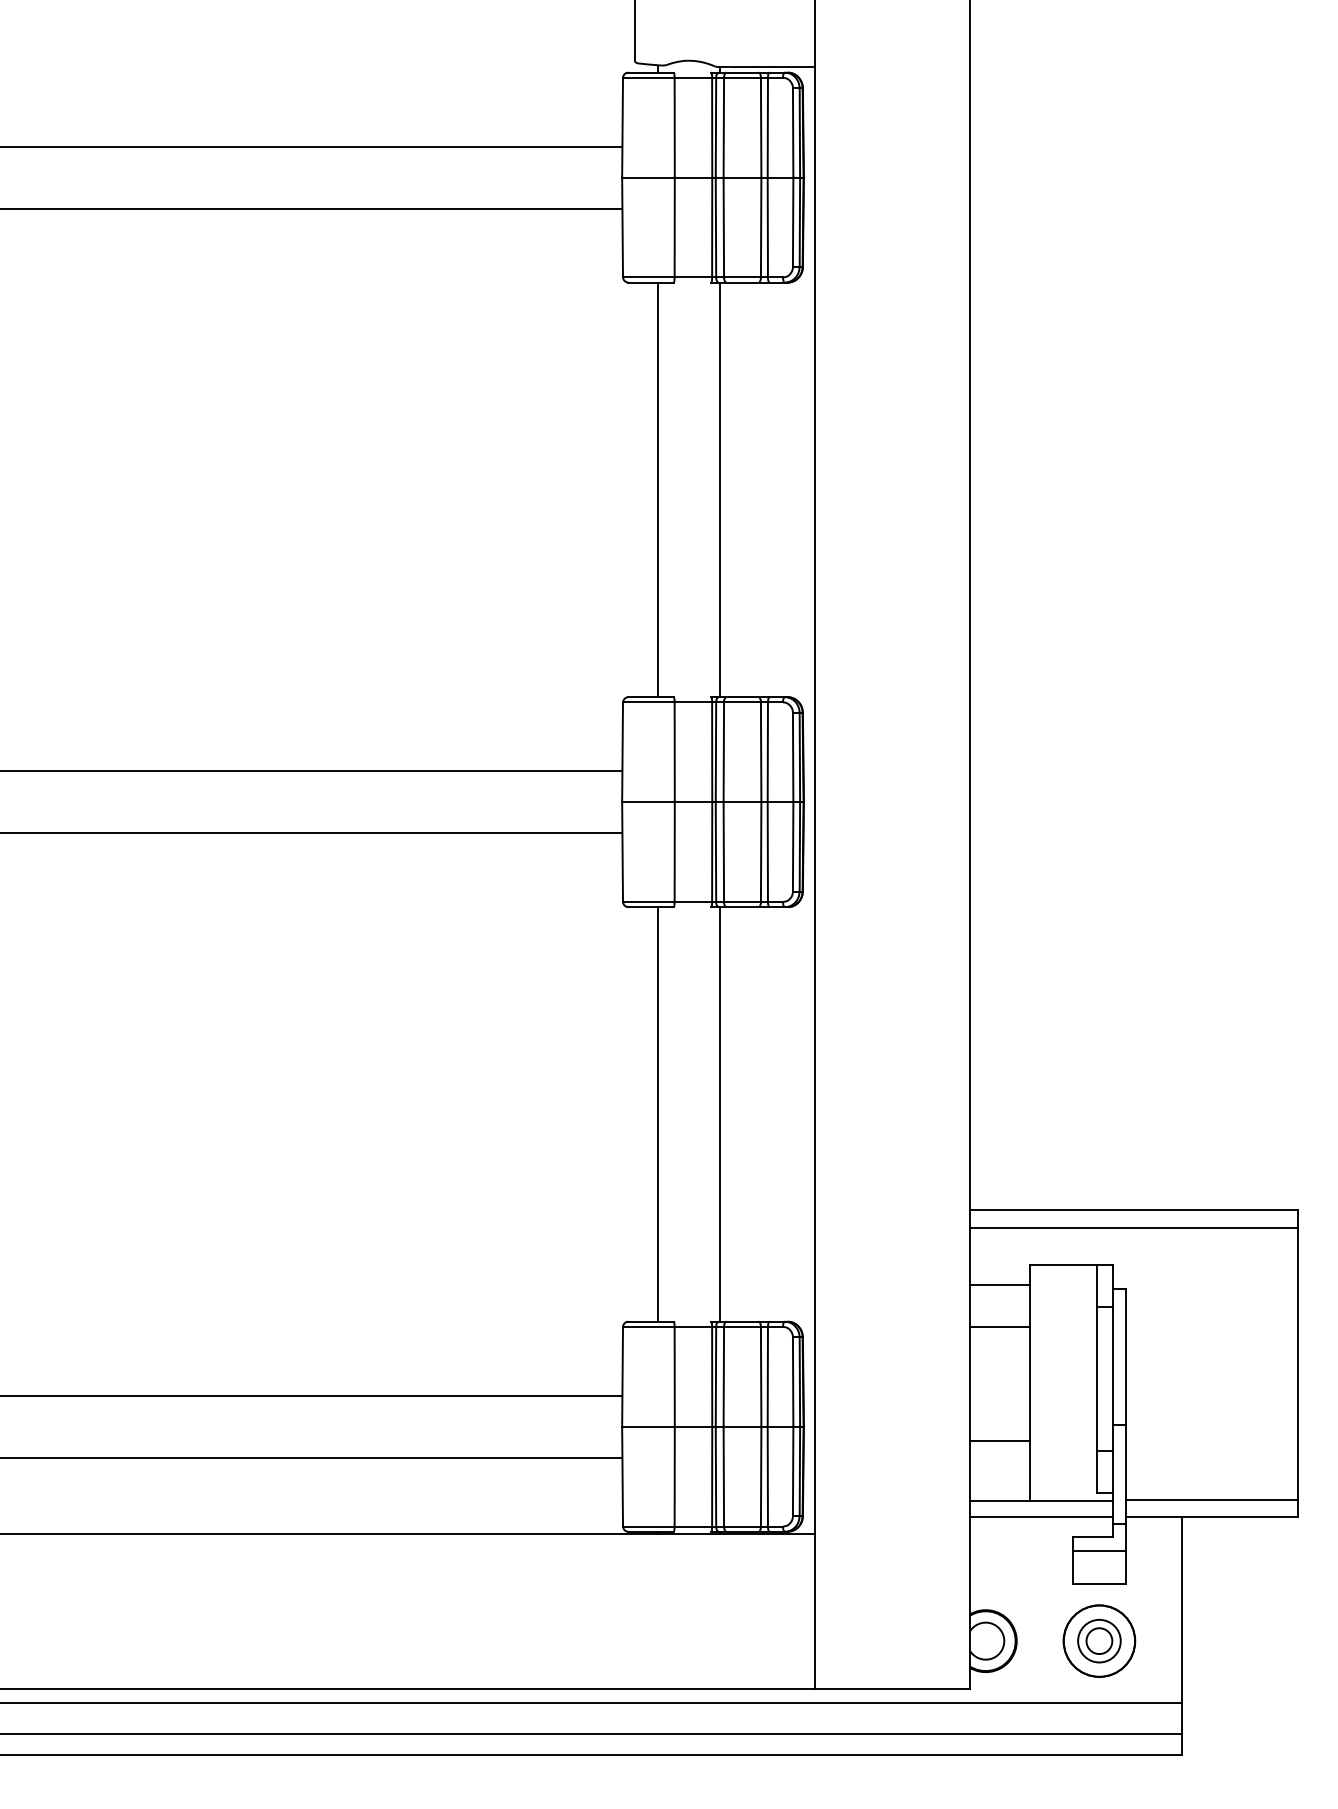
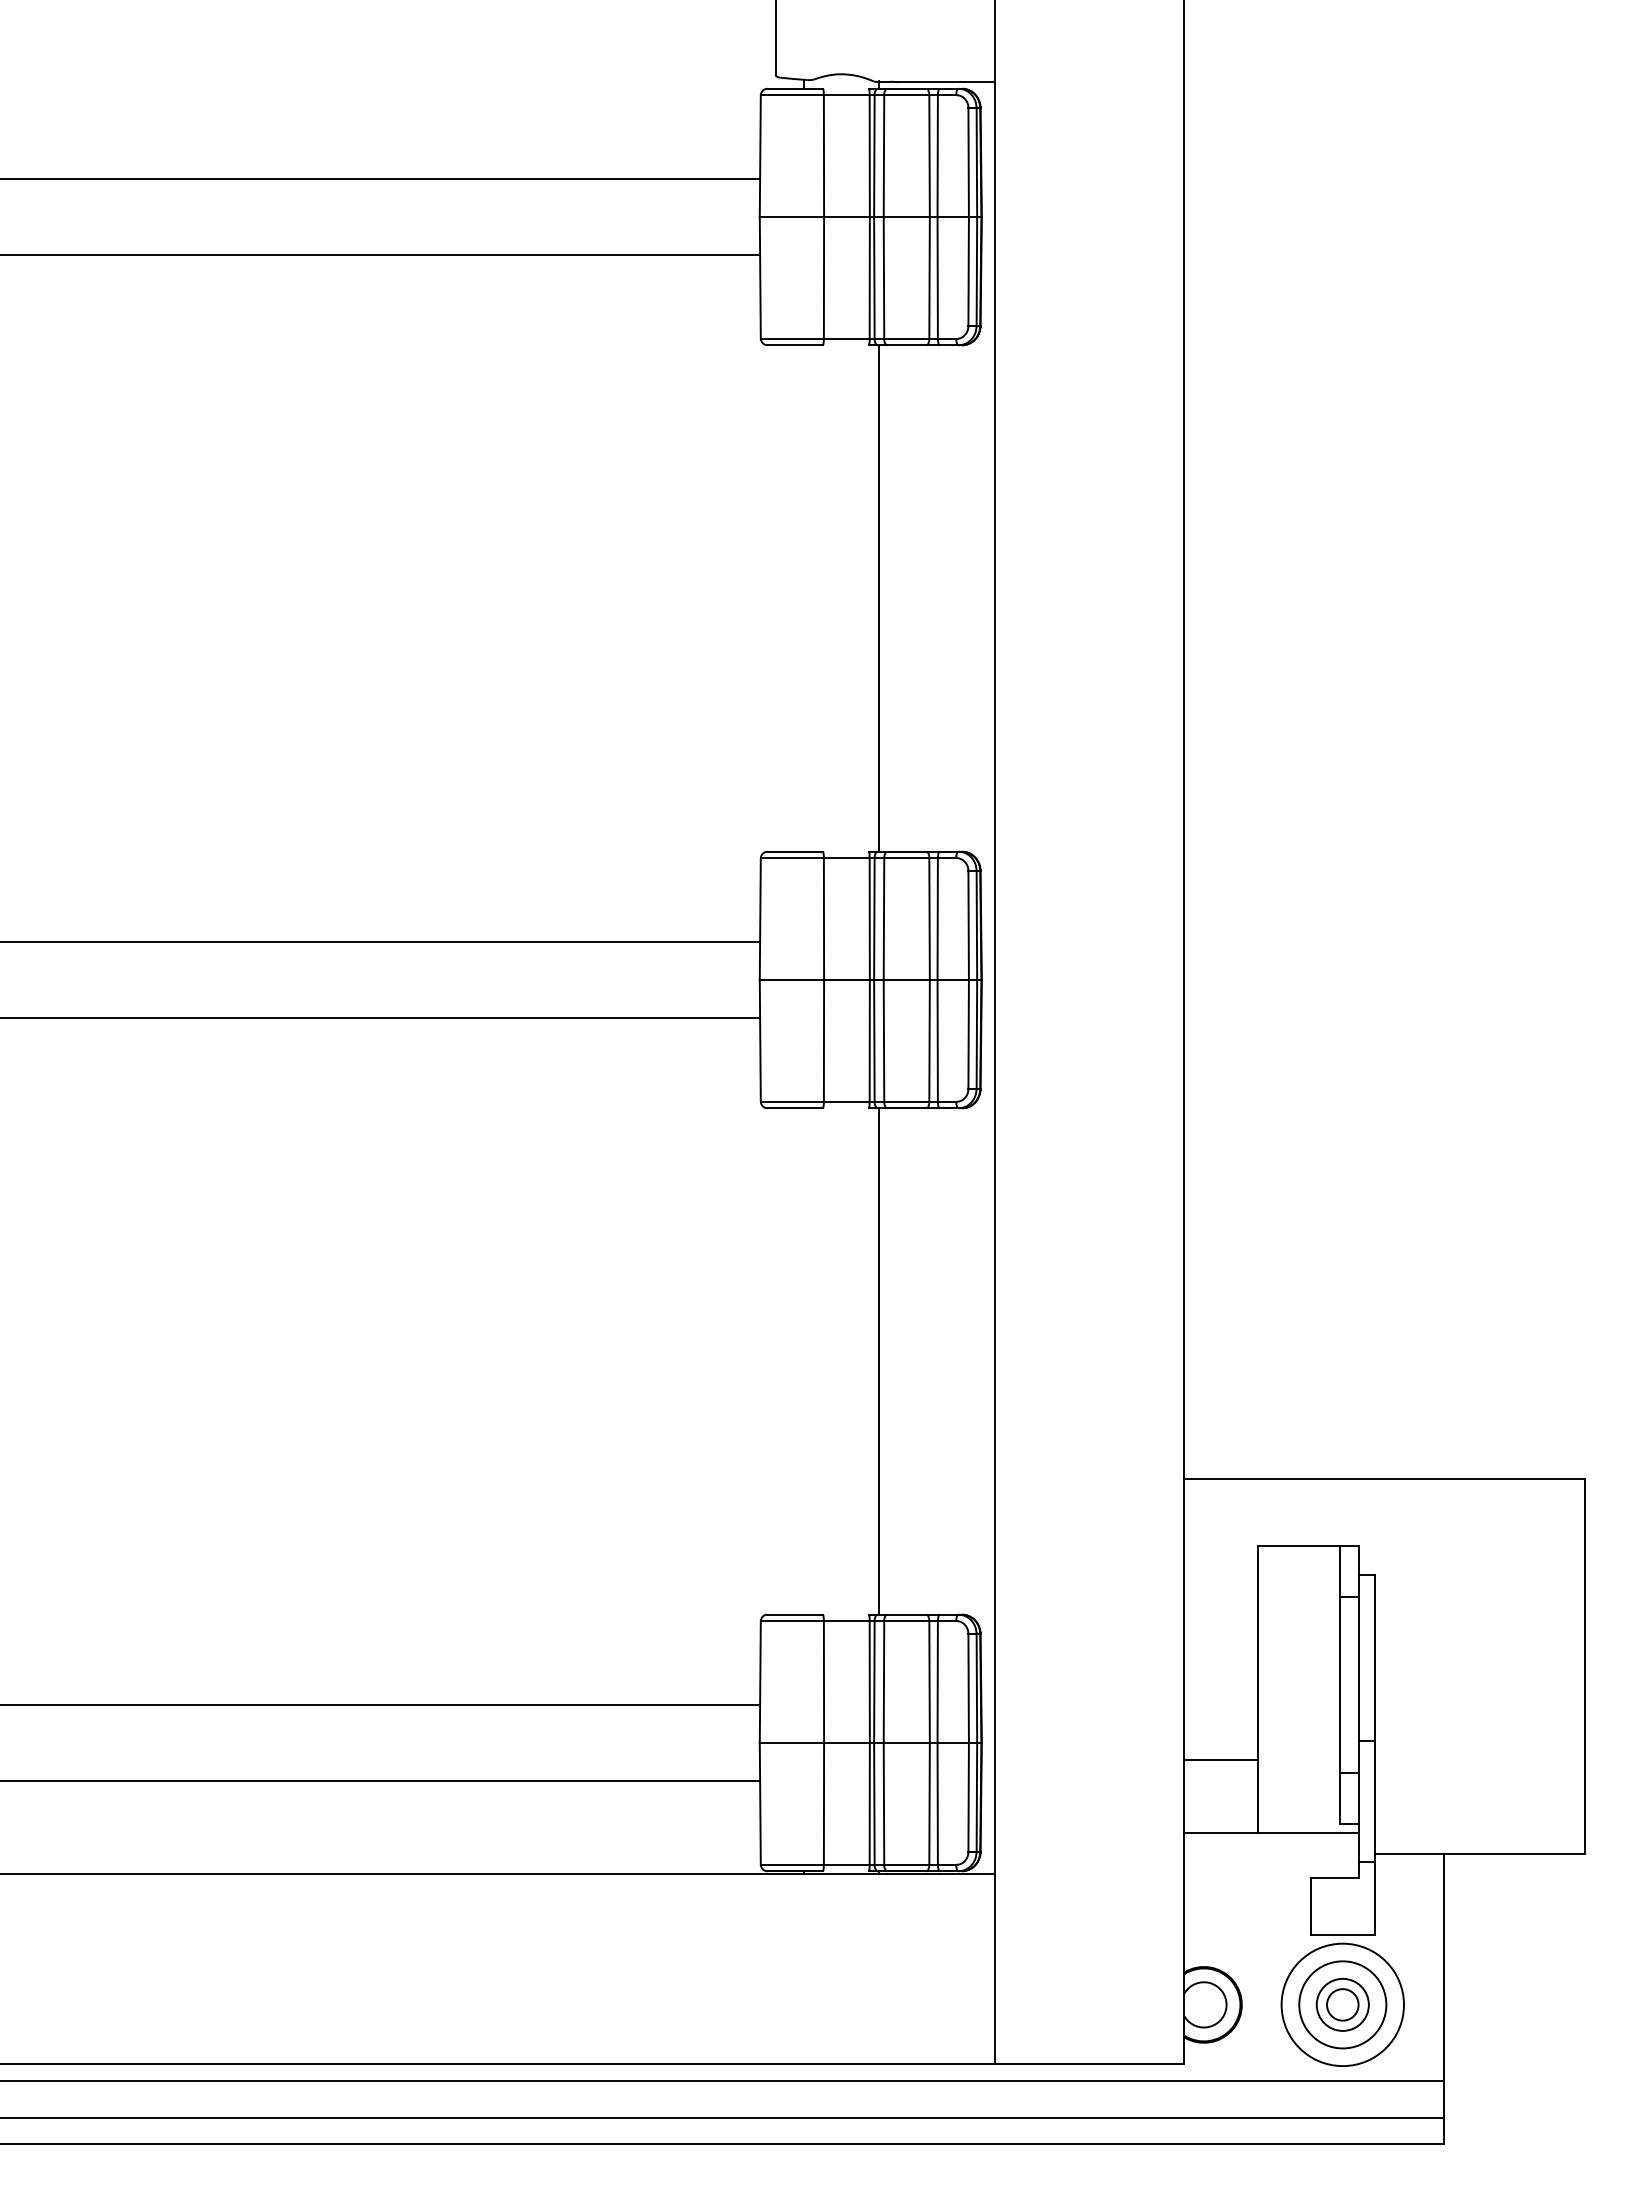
line: (657, 489) -> (803, 598), removed
line: (657, 1114) -> (803, 1361), removed
line: (1133, 1228) -> (1384, 1500), removed
line: (1000, 1284) -> (1221, 1569), removed
line: (1000, 1326) -> (1221, 1620), removed
line: (1212, 1500) -> (1480, 1832), removed
line: (1041, 1517) -> (1271, 1853), removed
line: (1099, 1550) -> (1343, 1894), removed
circle: (1099, 1640) -> (1342, 2004), size x1.4

